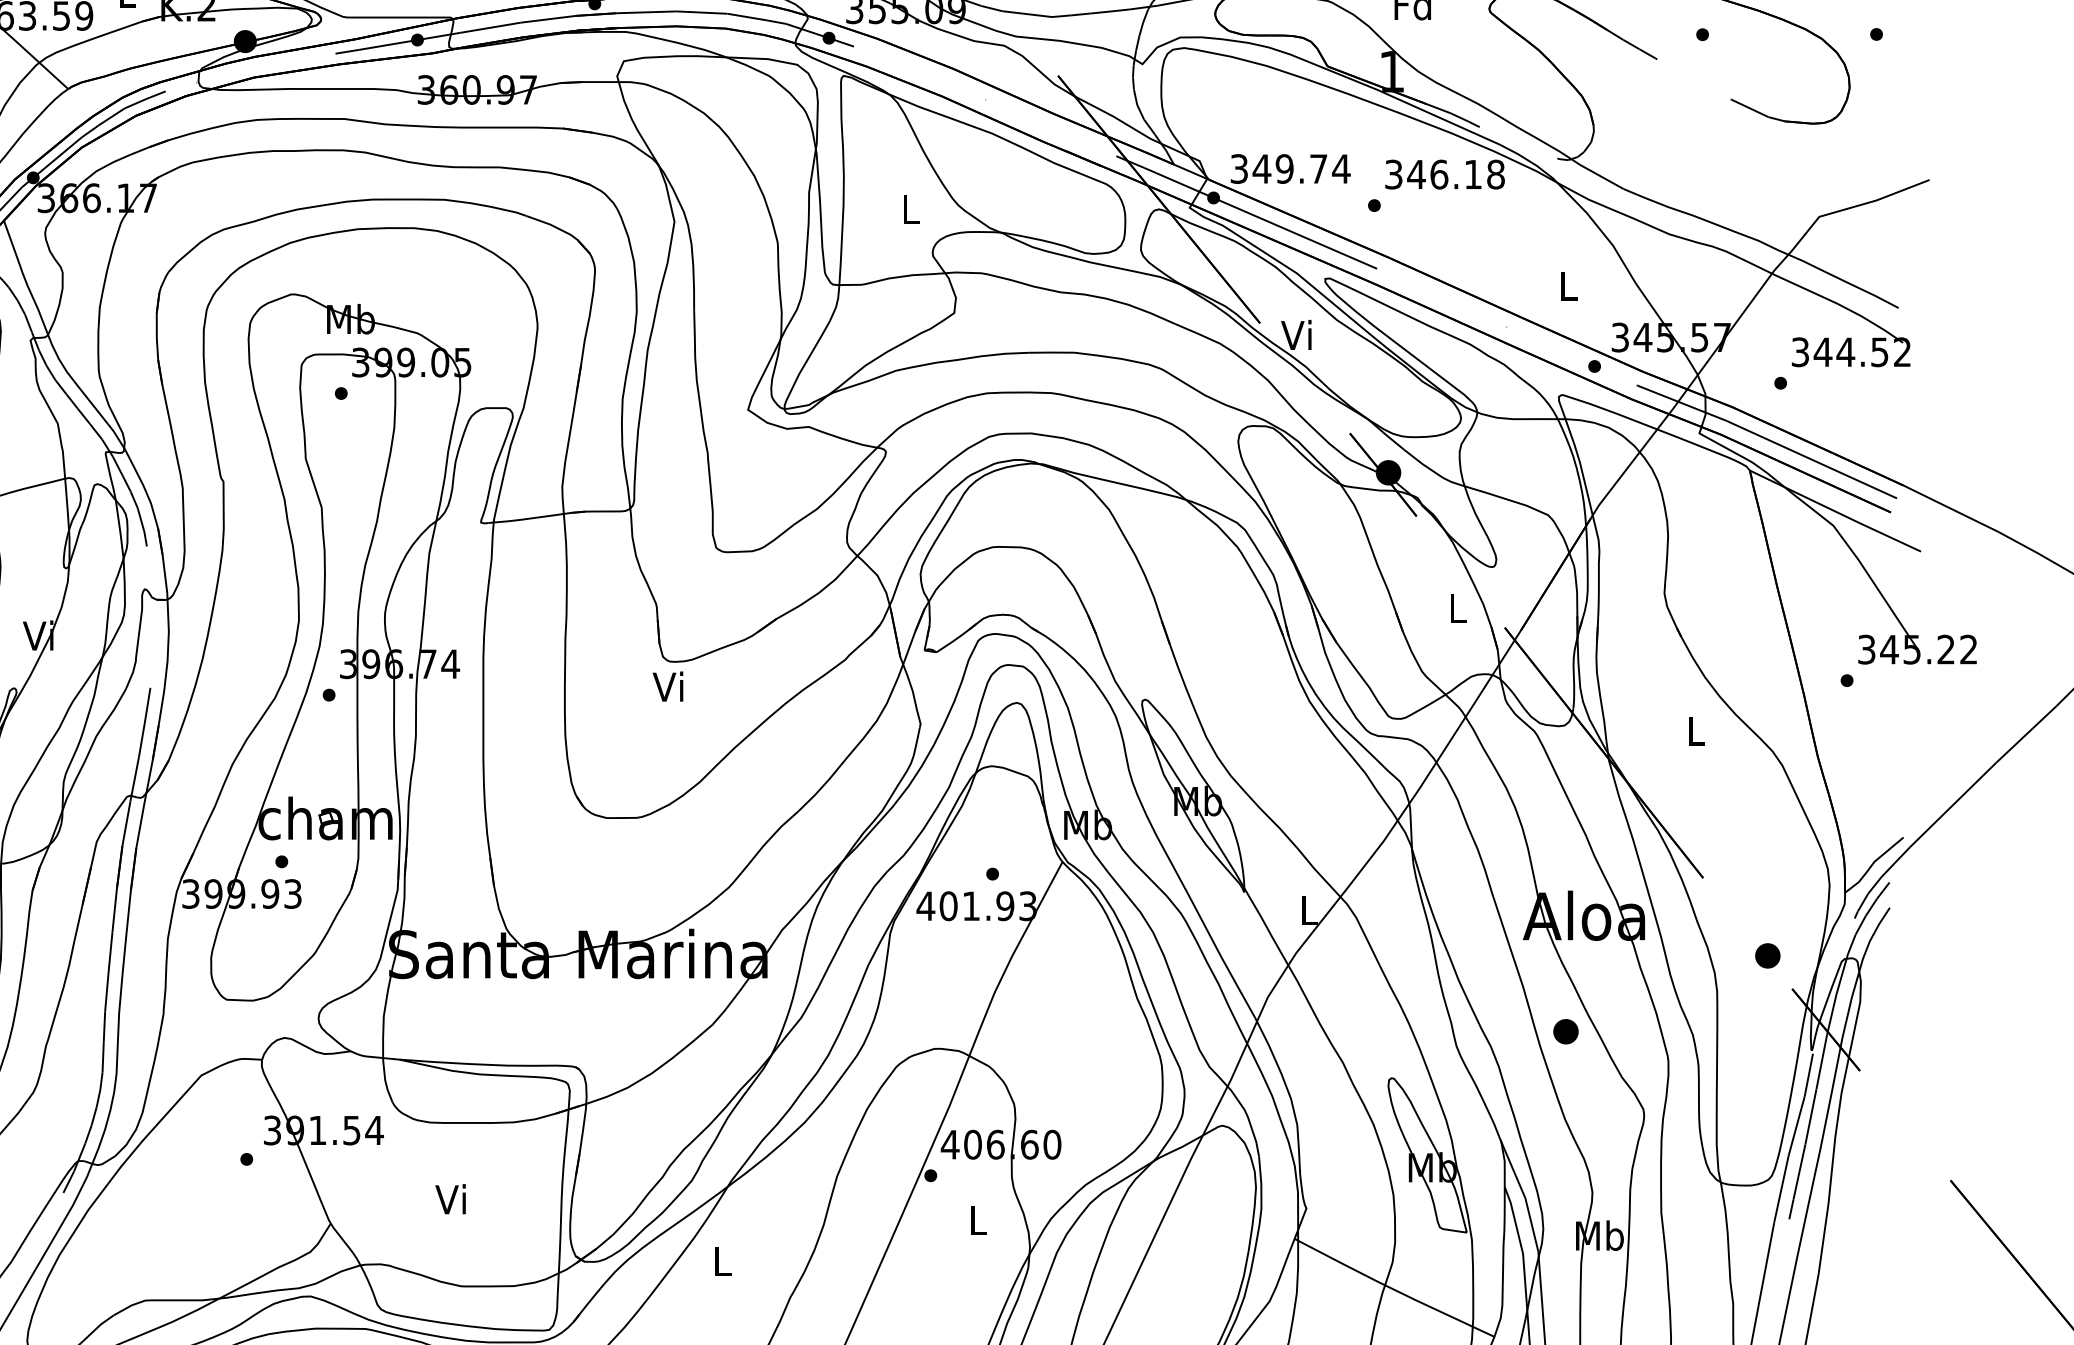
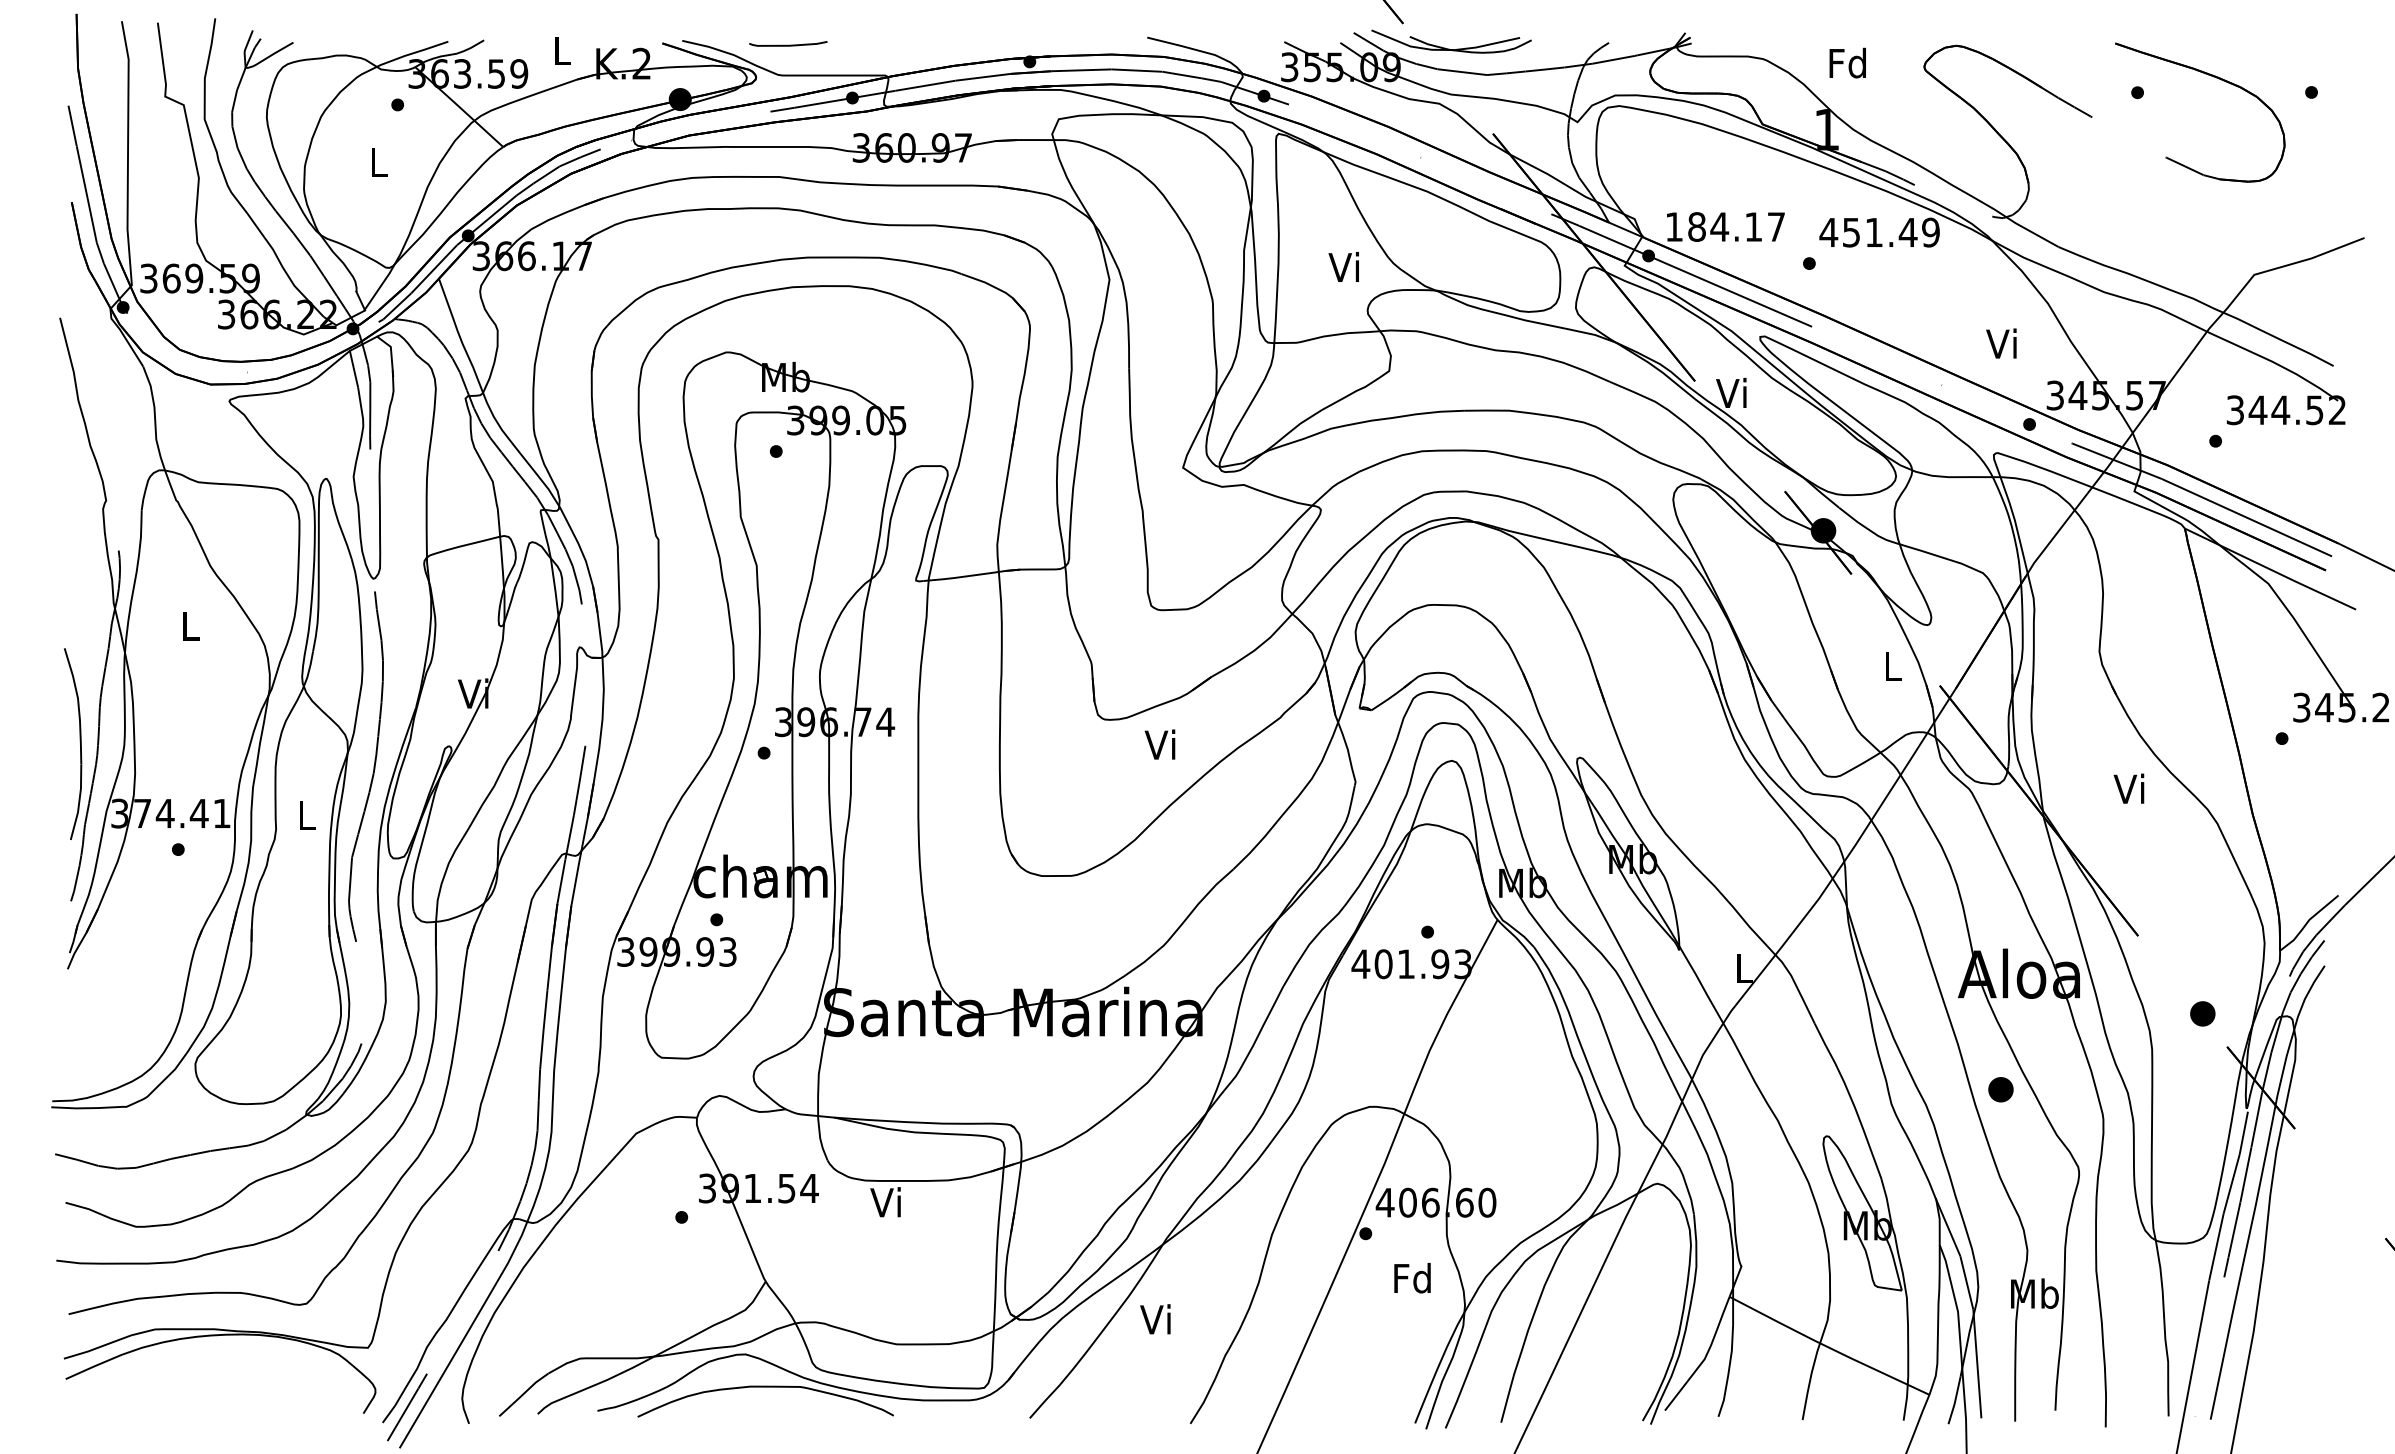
text: (1290, 168) -> (1725, 226), 349.74 -> 184.17
text: (1444, 174) -> (1879, 232), 346.18 -> 451.49
text: (908, 208) -> (1343, 266), L -> Vi
text: (1566, 285) -> (2001, 343), L -> Vi
text: (667, 686) -> (1159, 744), moved
text: (1693, 730) -> (2128, 788), L -> Vi
text: (450, 1199) -> (885, 1202), moved
text: (977, 1219) -> (1412, 1277), L -> Fd
text: (720, 1261) -> (1155, 1319), L -> Vi

